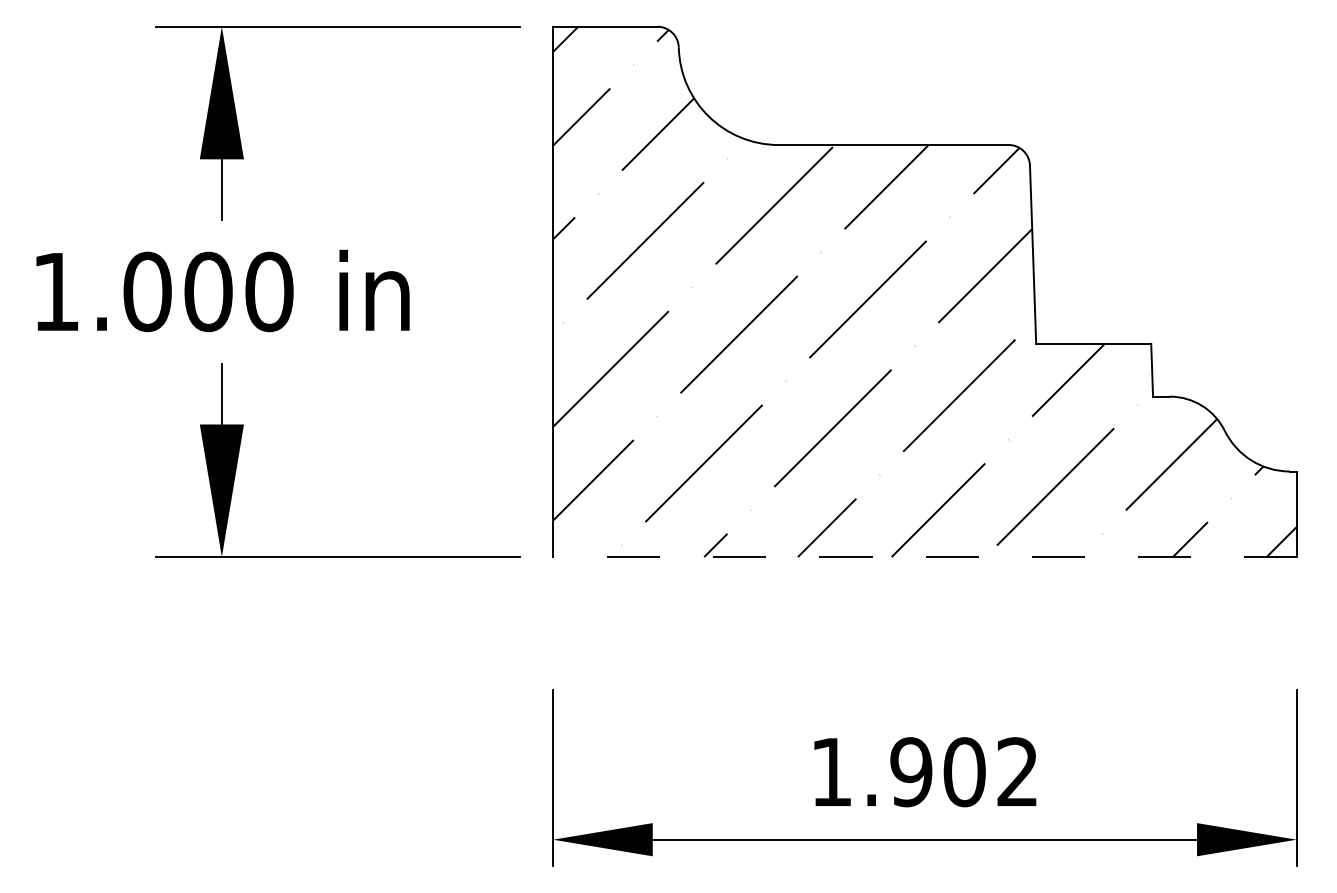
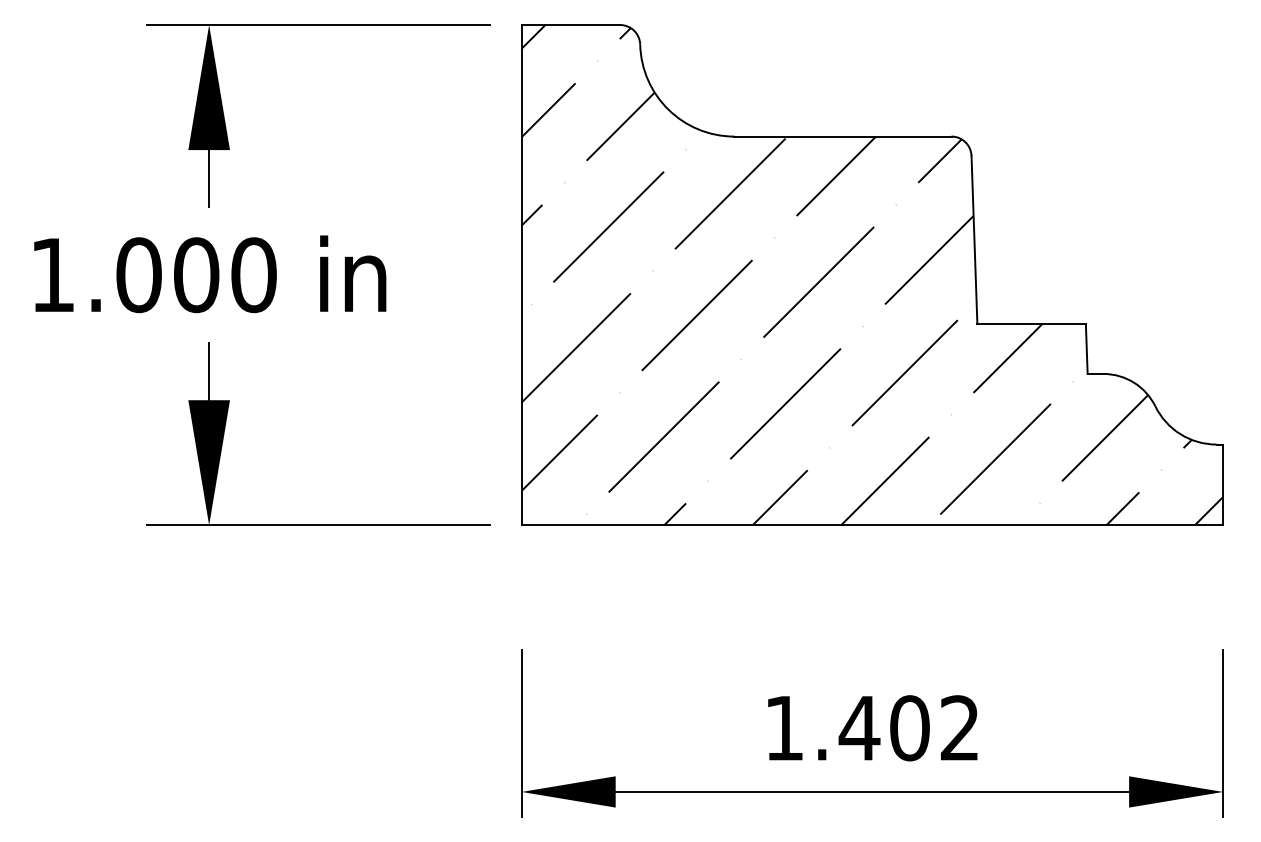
line: (925, 557) -> (872, 525), dashed -> solid
text: (911, 772) -> (859, 728), 1.902 -> 1.402

